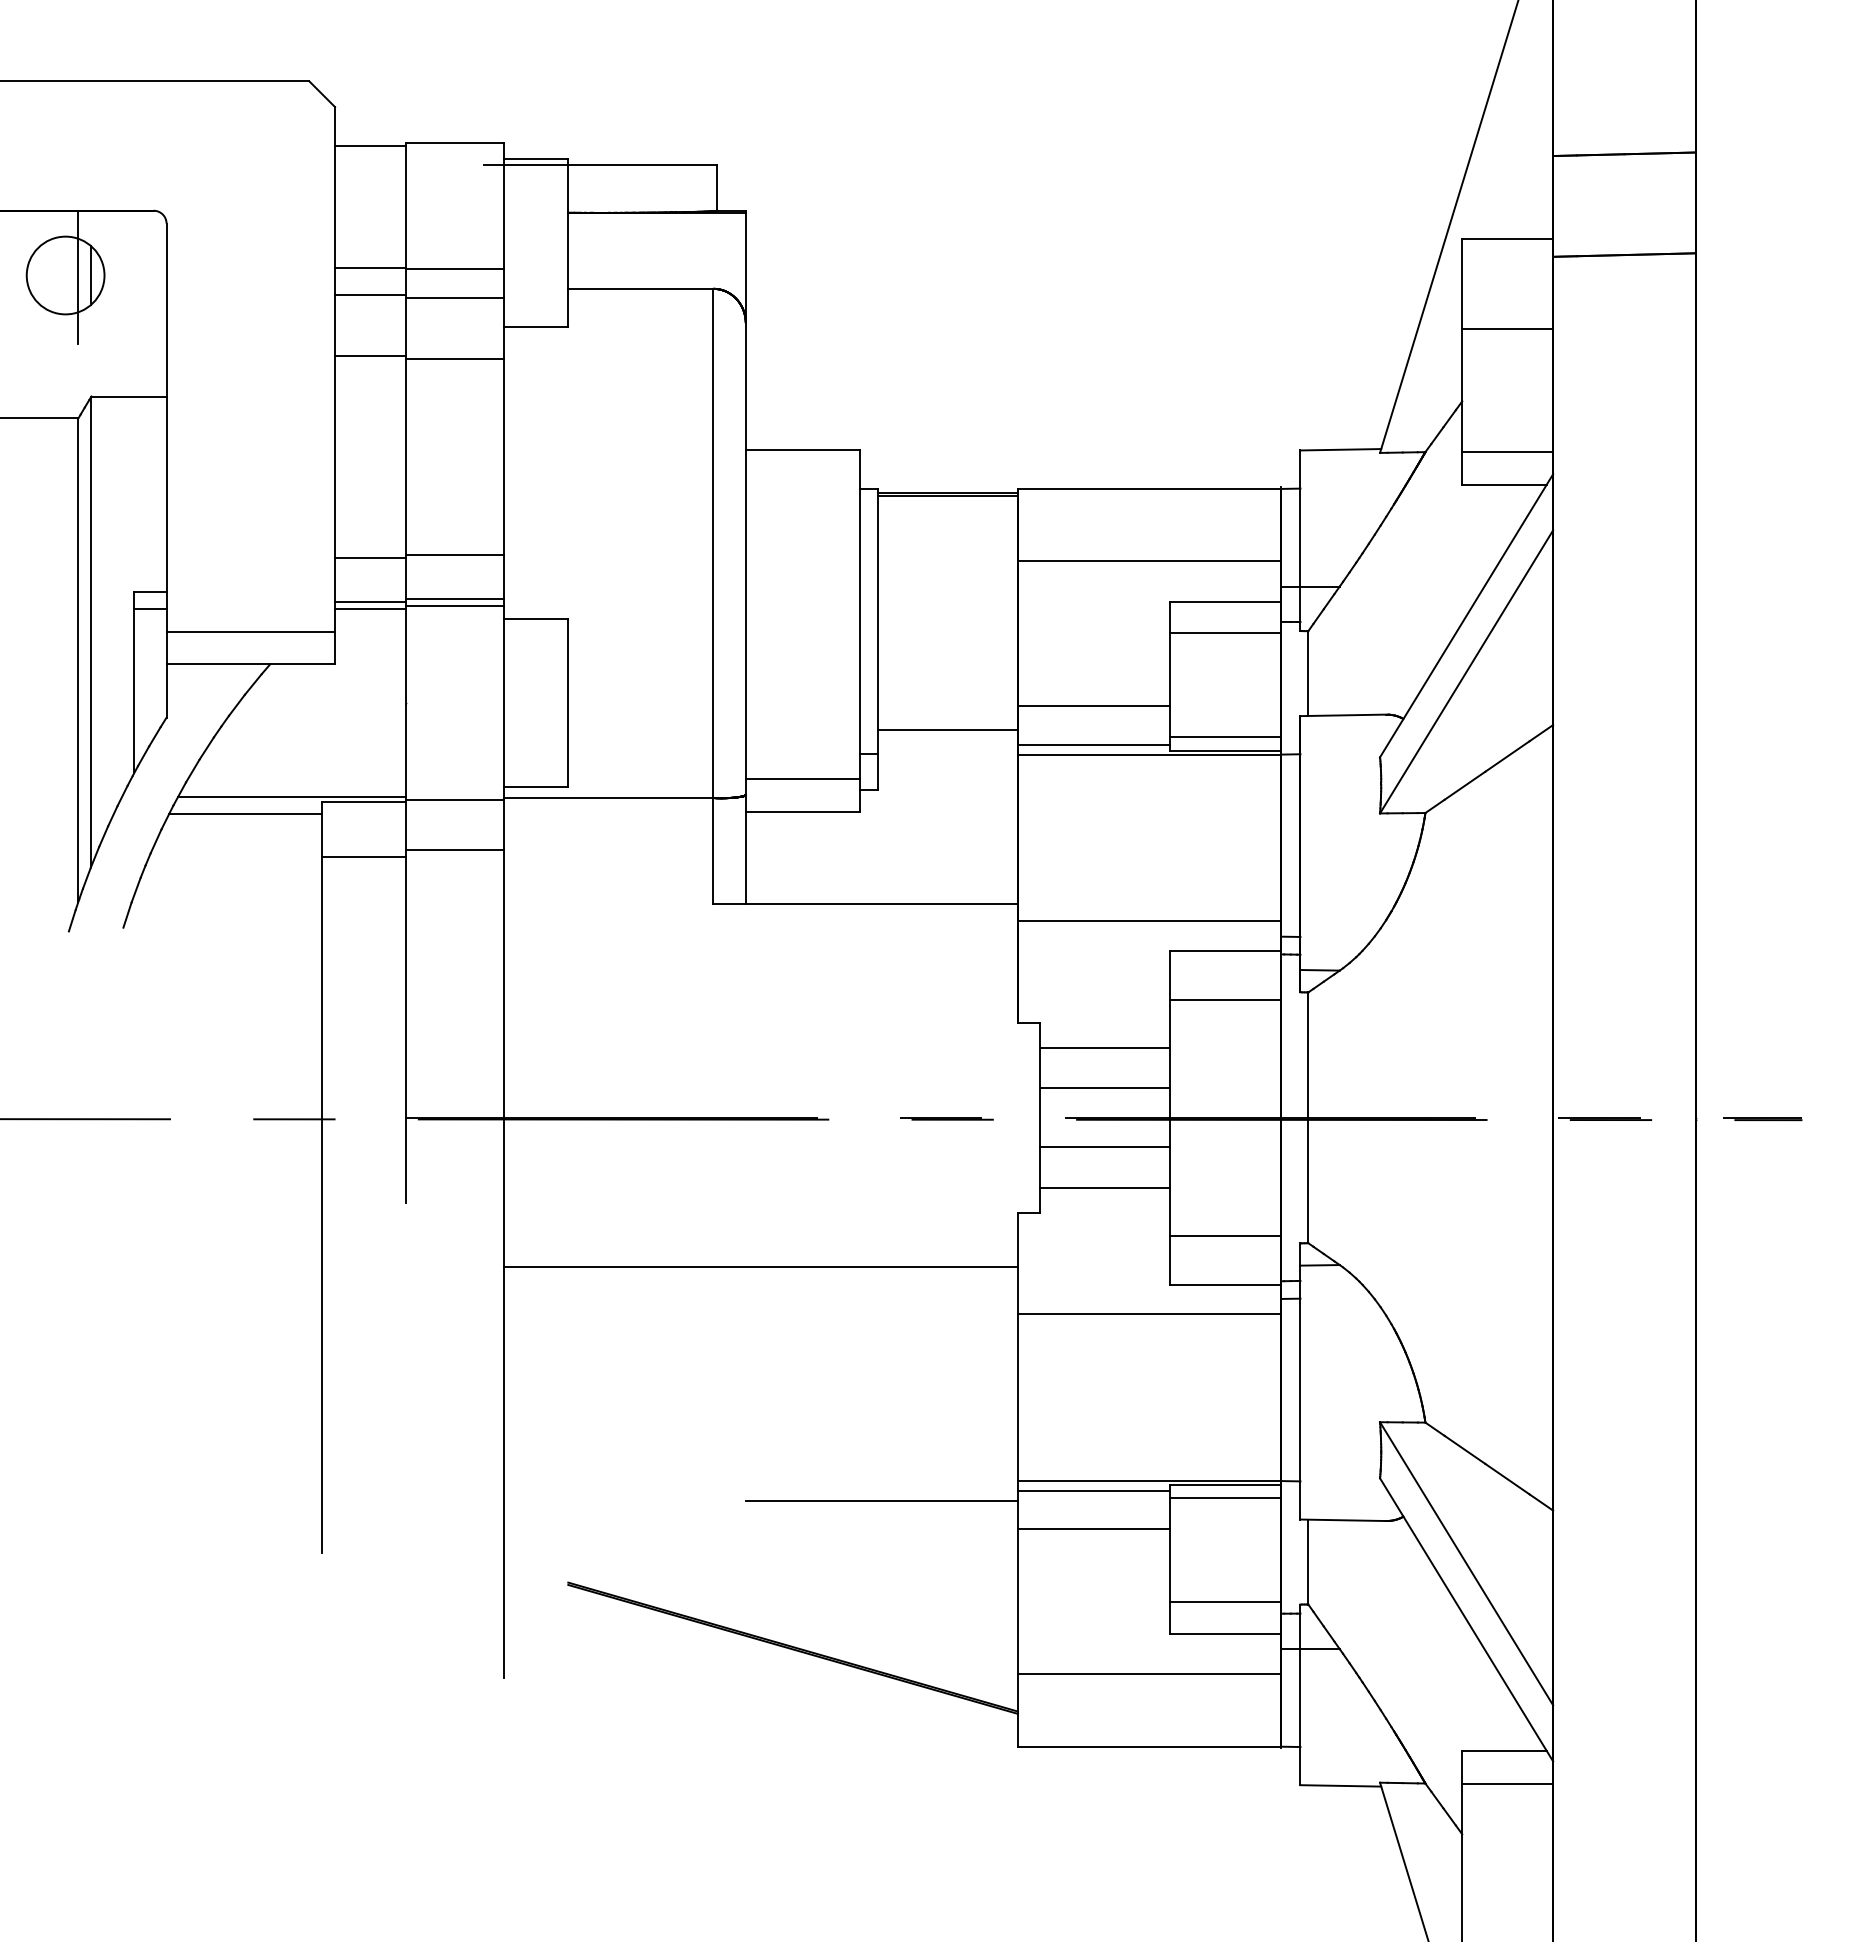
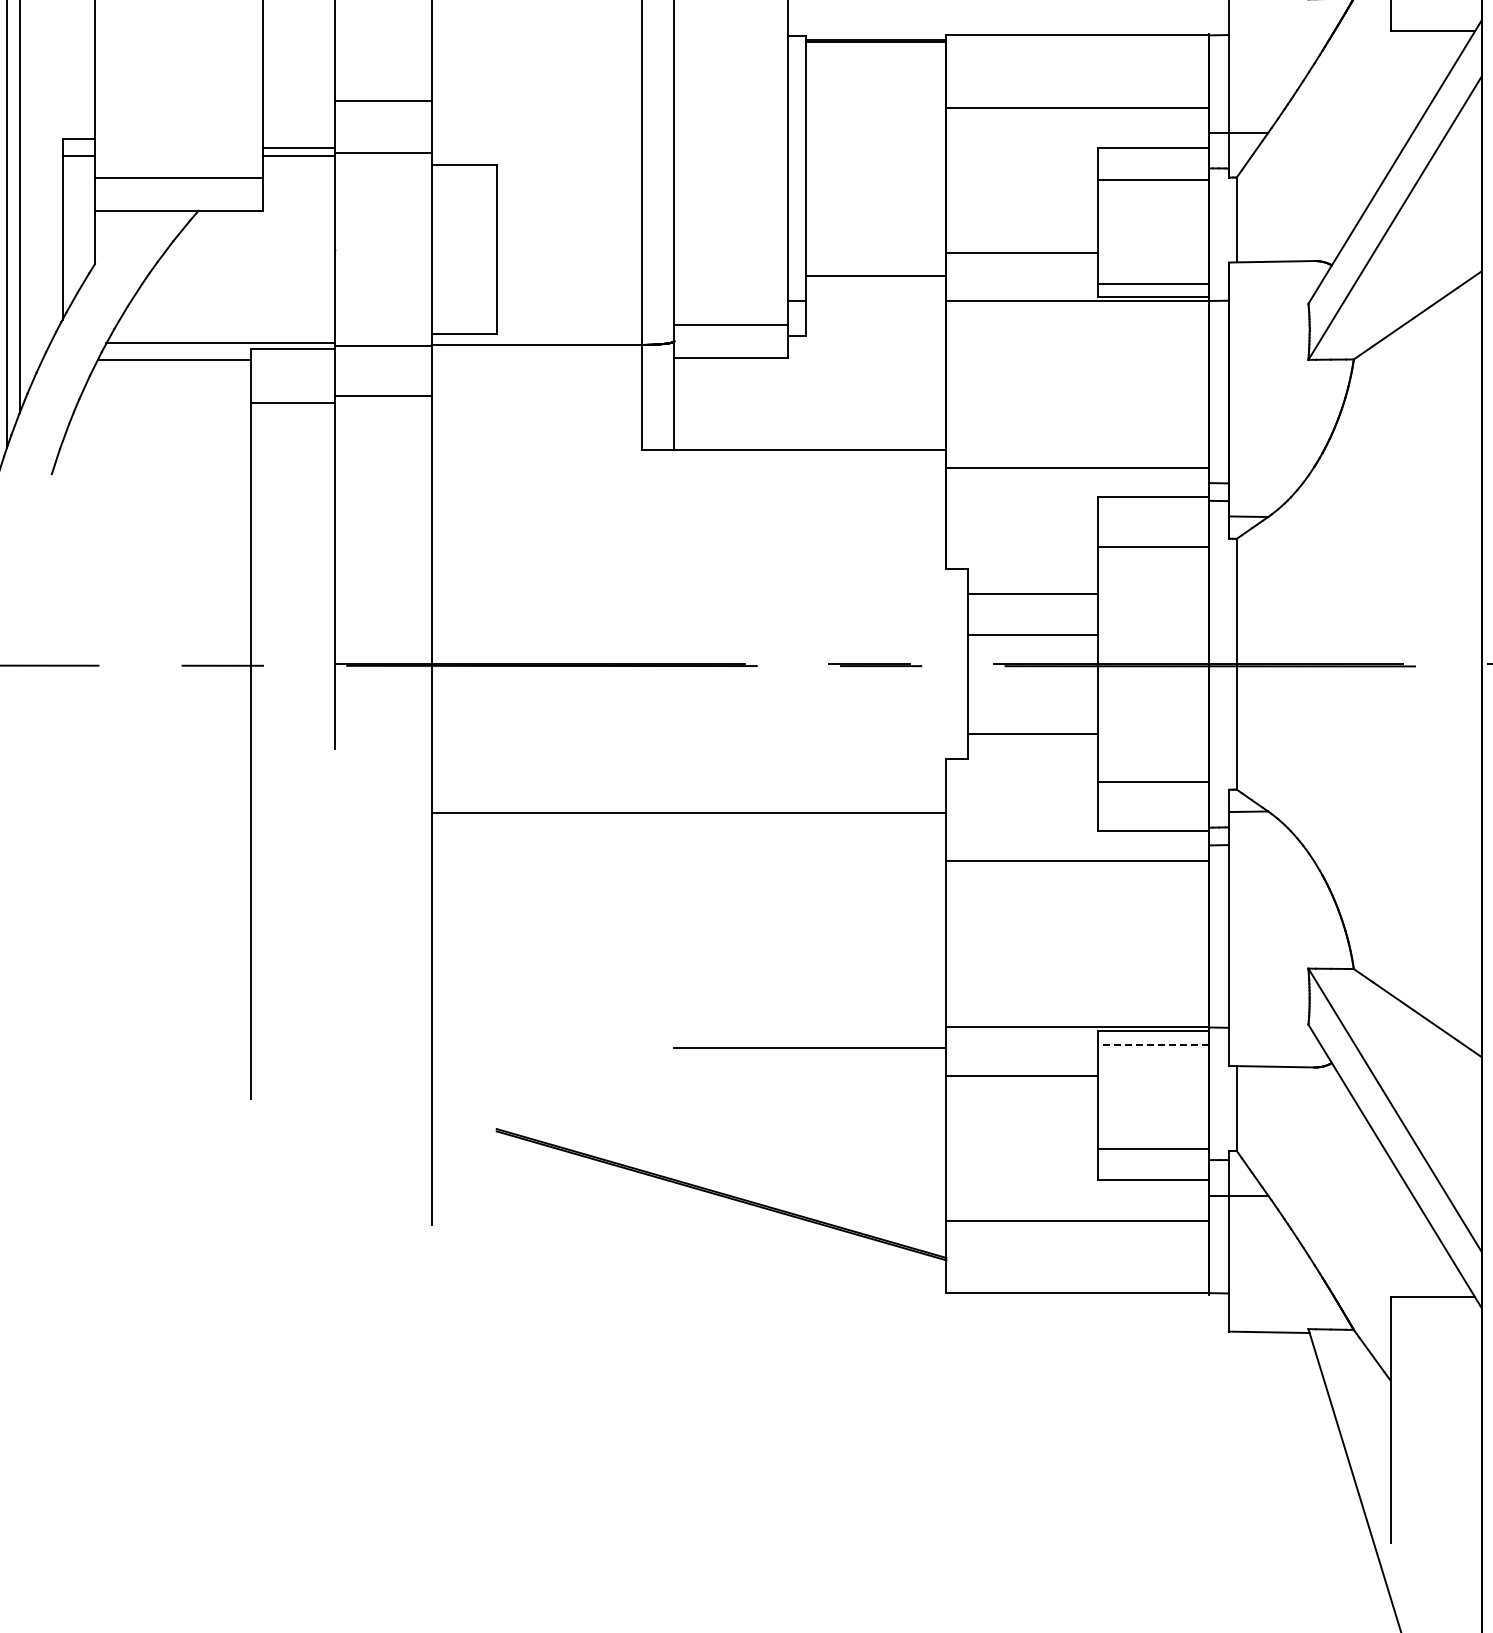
line: (370, 558) -> (298, 104), removed
line: (454, 598) -> (382, 144), removed
line: (1093, 744) -> (1021, 290), removed
line: (1104, 1147) -> (1032, 693), removed
line: (1093, 1490) -> (1021, 1036), removed
line: (1225, 1498) -> (1153, 1044), solid -> dashed
line: (1507, 1783) -> (1435, 1329), removed

